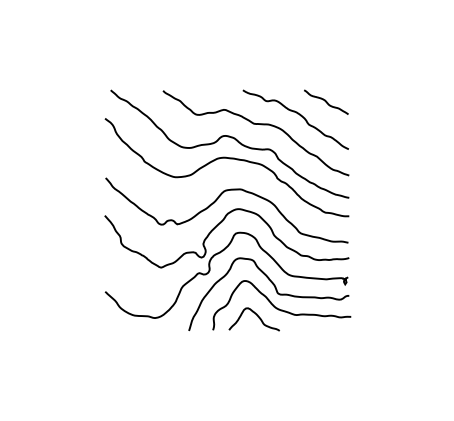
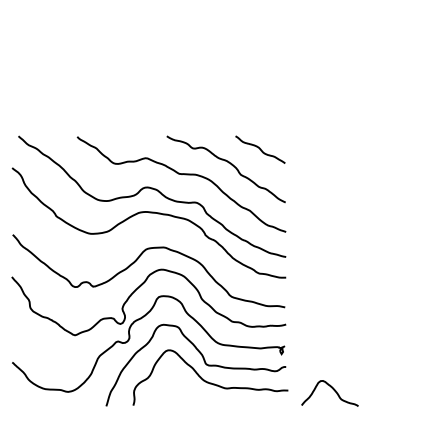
curve: (256, 315) -> (332, 389), moved

